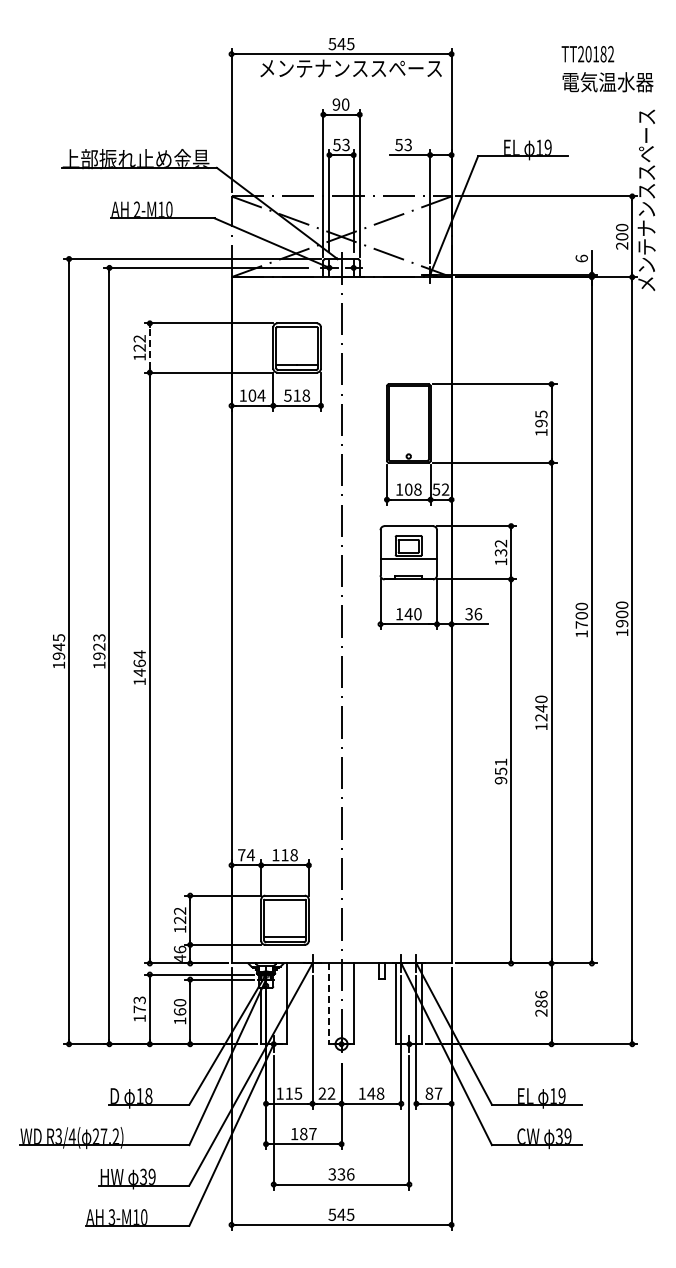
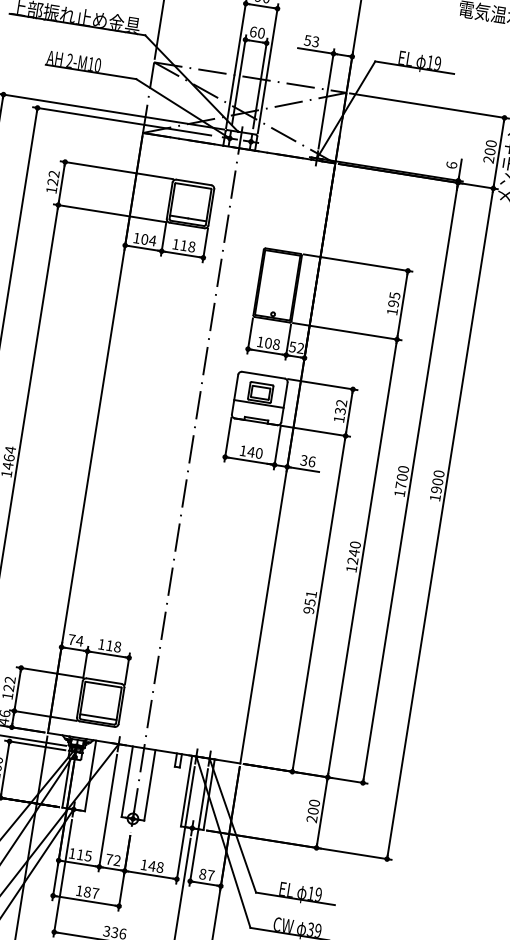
text: (341, 144) -> (257, 32), 53 -> 60
line: (149, 347) -> (61, 183), dashed -> solid
text: (287, 395) -> (175, 244), 518 -> 118
text: (541, 998) -> (314, 806), 286 -> 200
line: (328, 1004) -> (127, 782), dashed -> solid
text: (322, 1093) -> (109, 859), 22 -> 72

